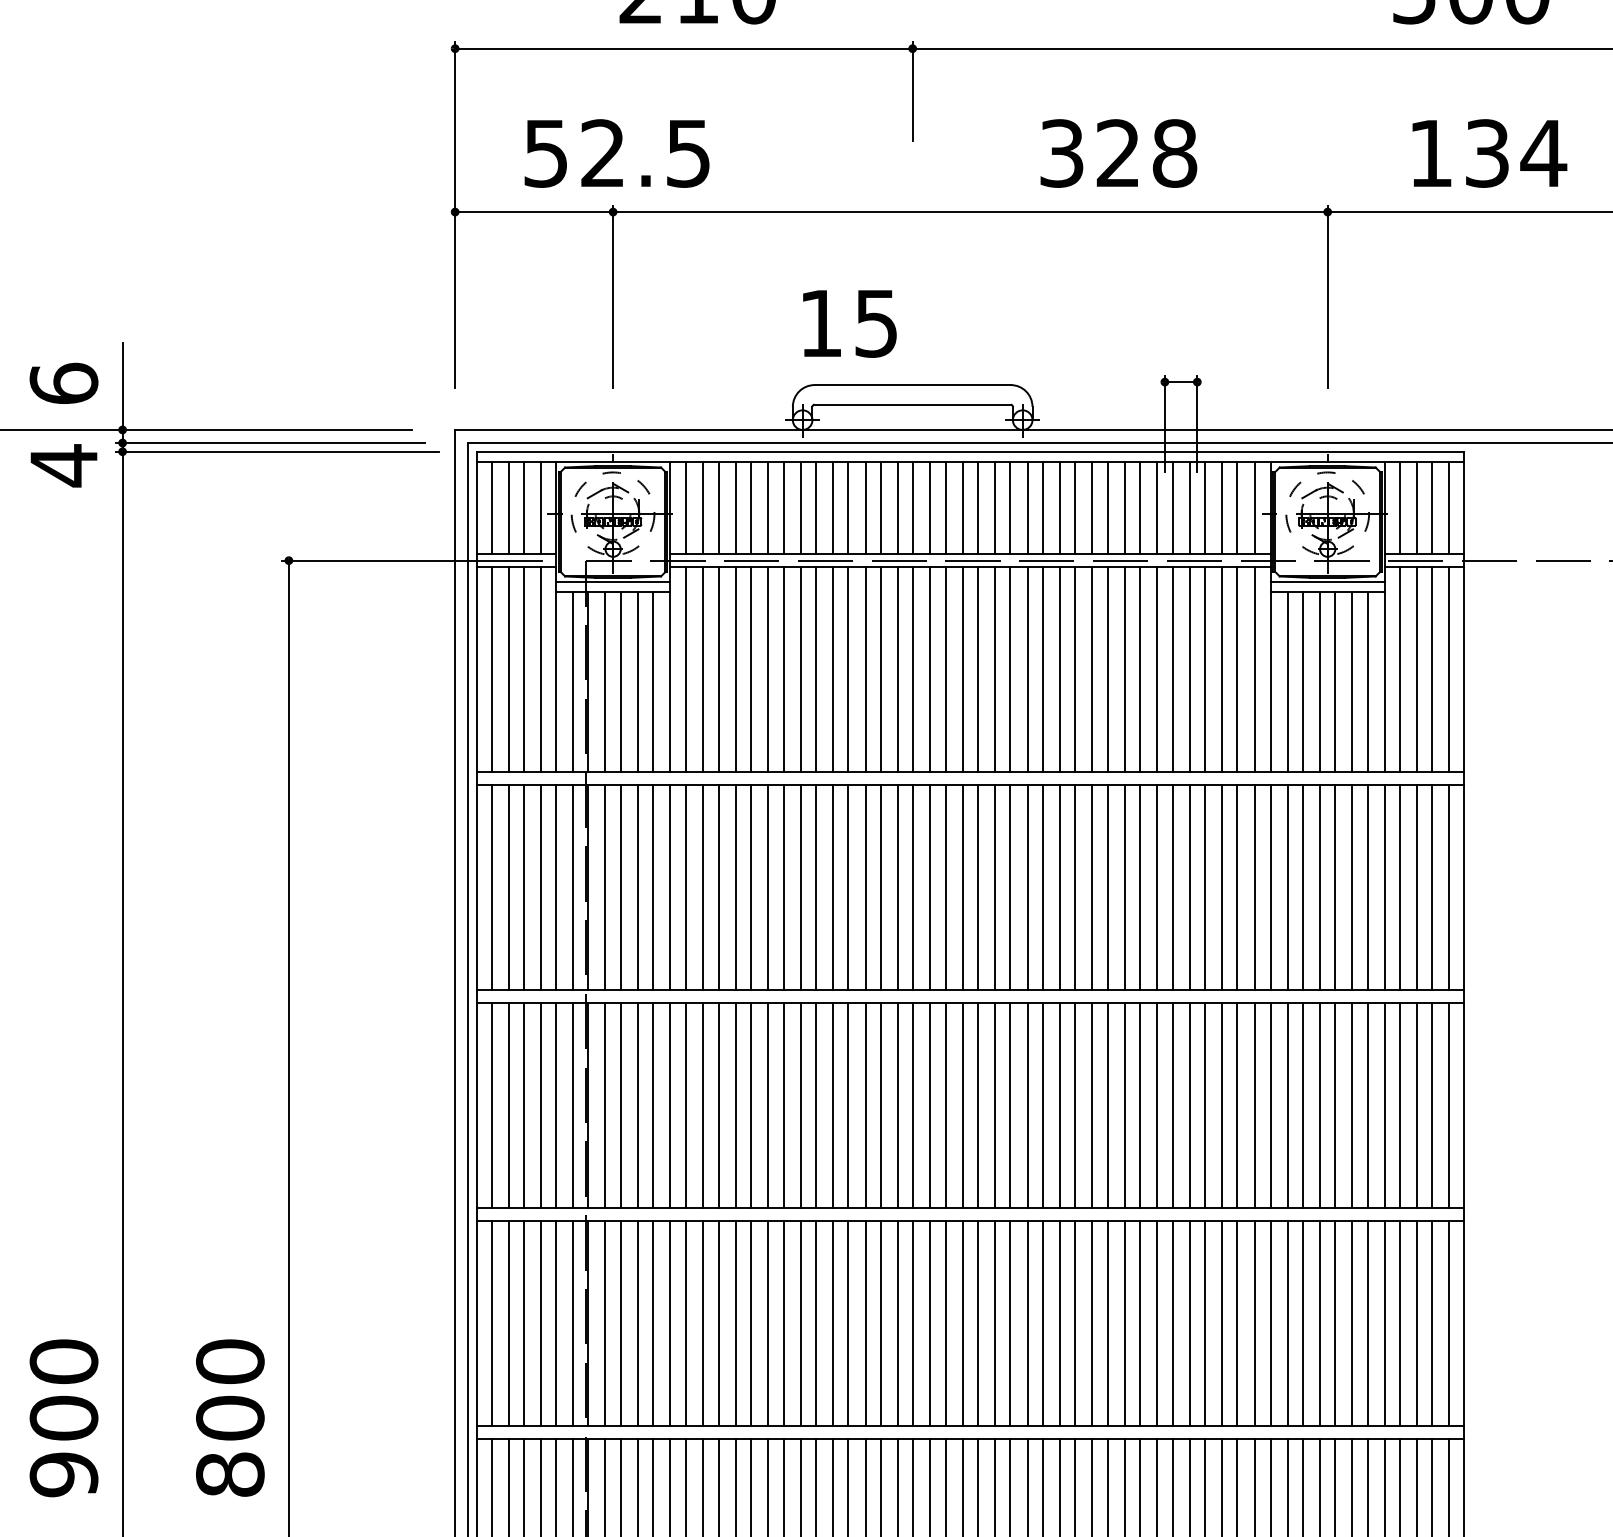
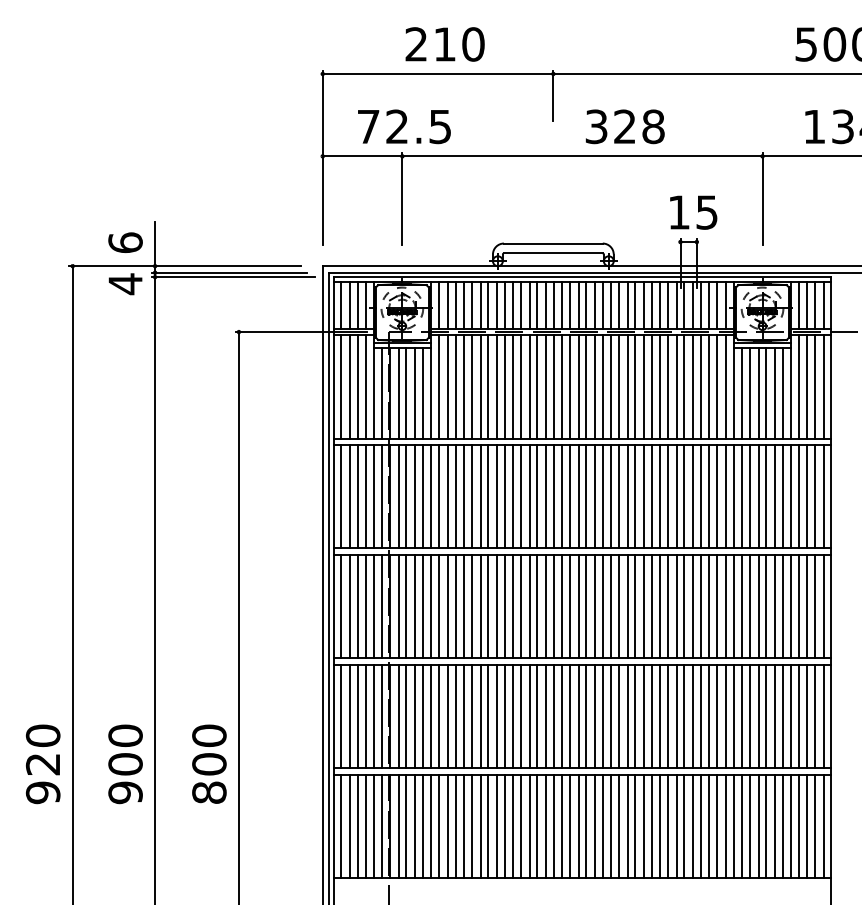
text: (1117, 152) -> (624, 126), moved
text: (545, 154) -> (368, 127), 52.5 -> 72.5
text: (849, 323) -> (693, 212), moved

